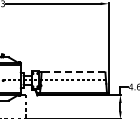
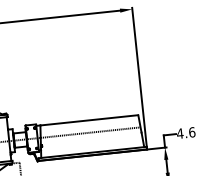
line: (73, 72) -> (89, 120), dashed -> solid

